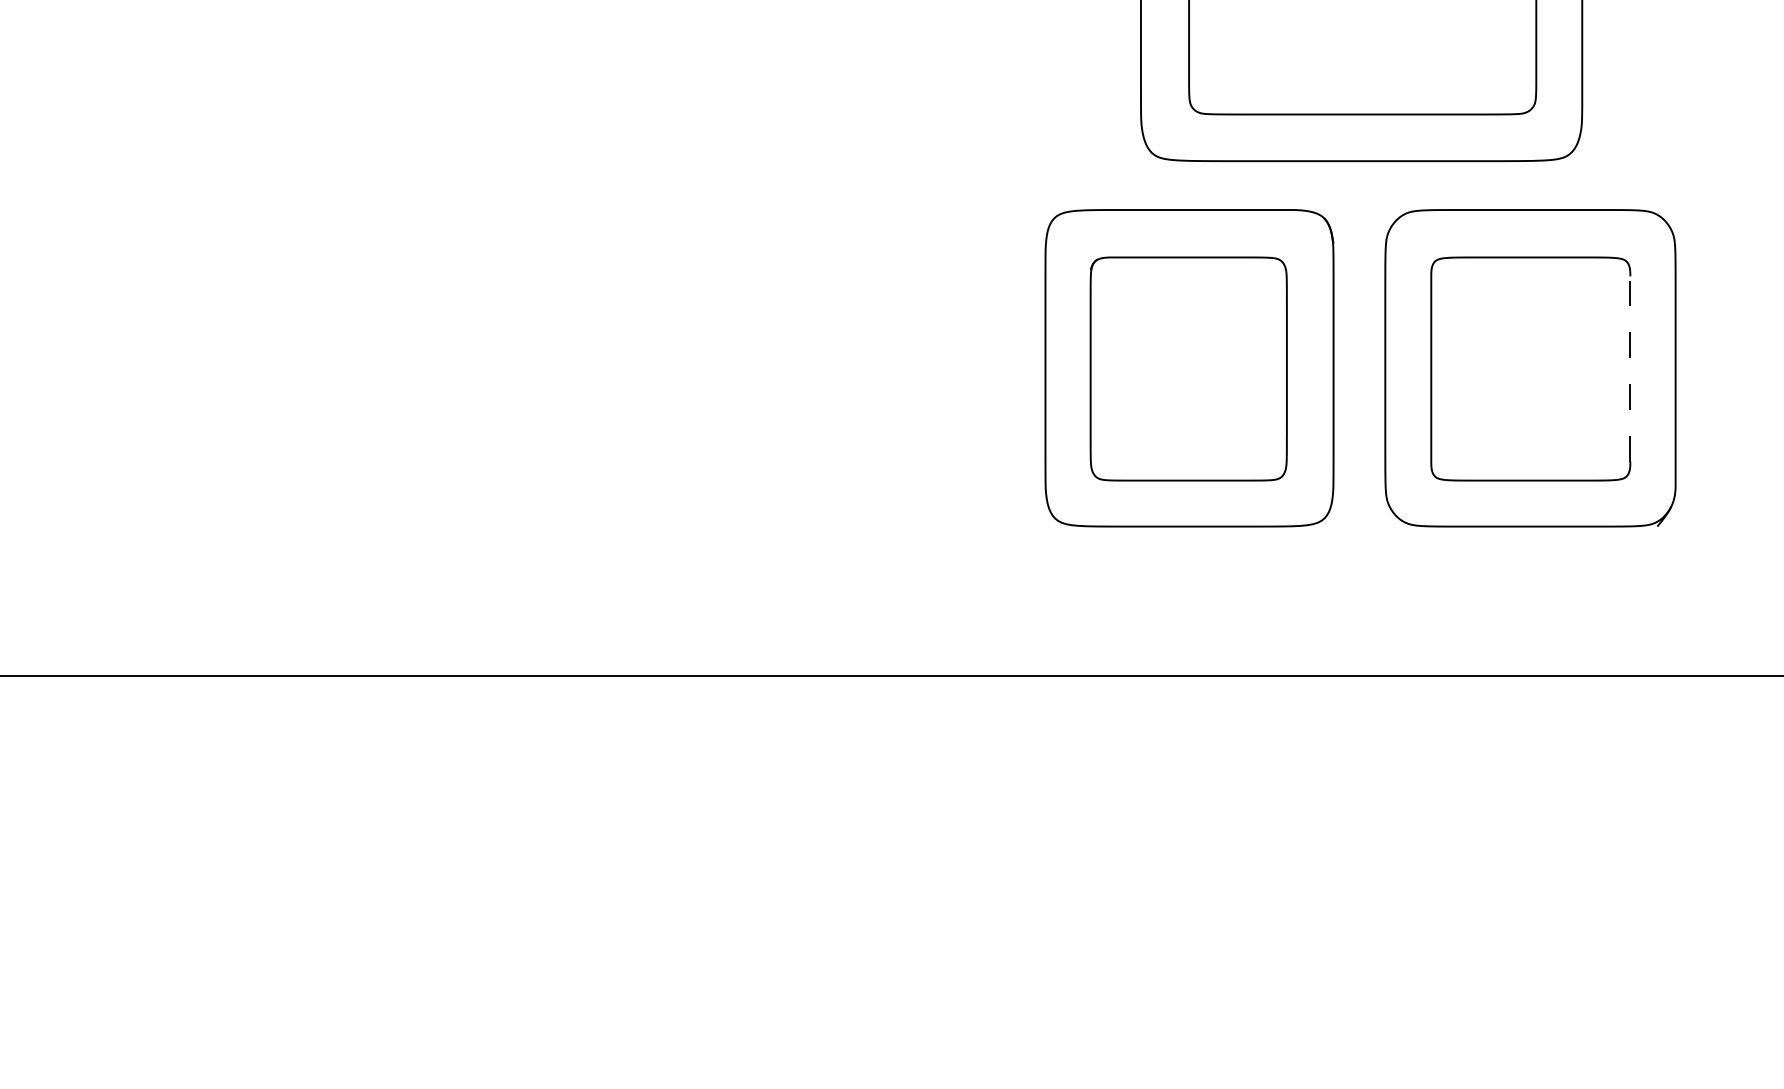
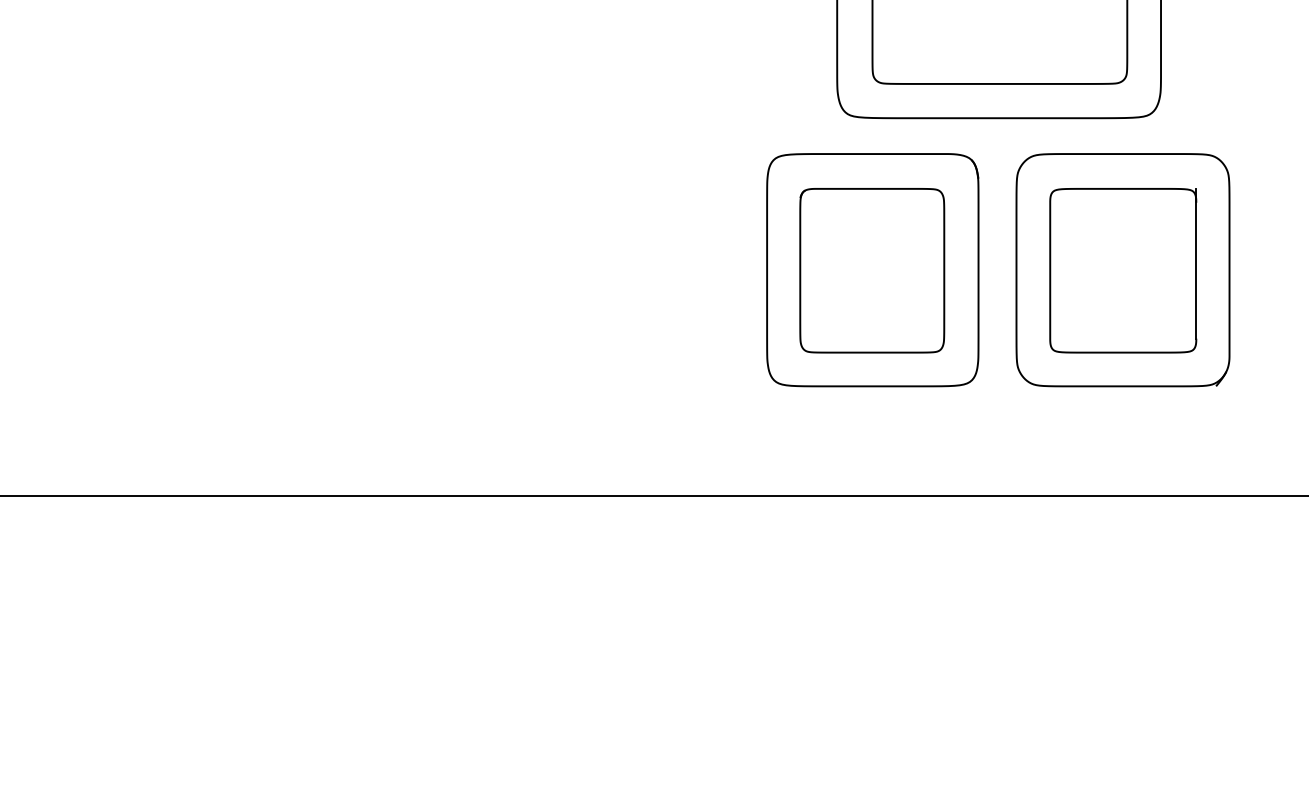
line: (1630, 359) -> (1196, 263), dashed -> solid

